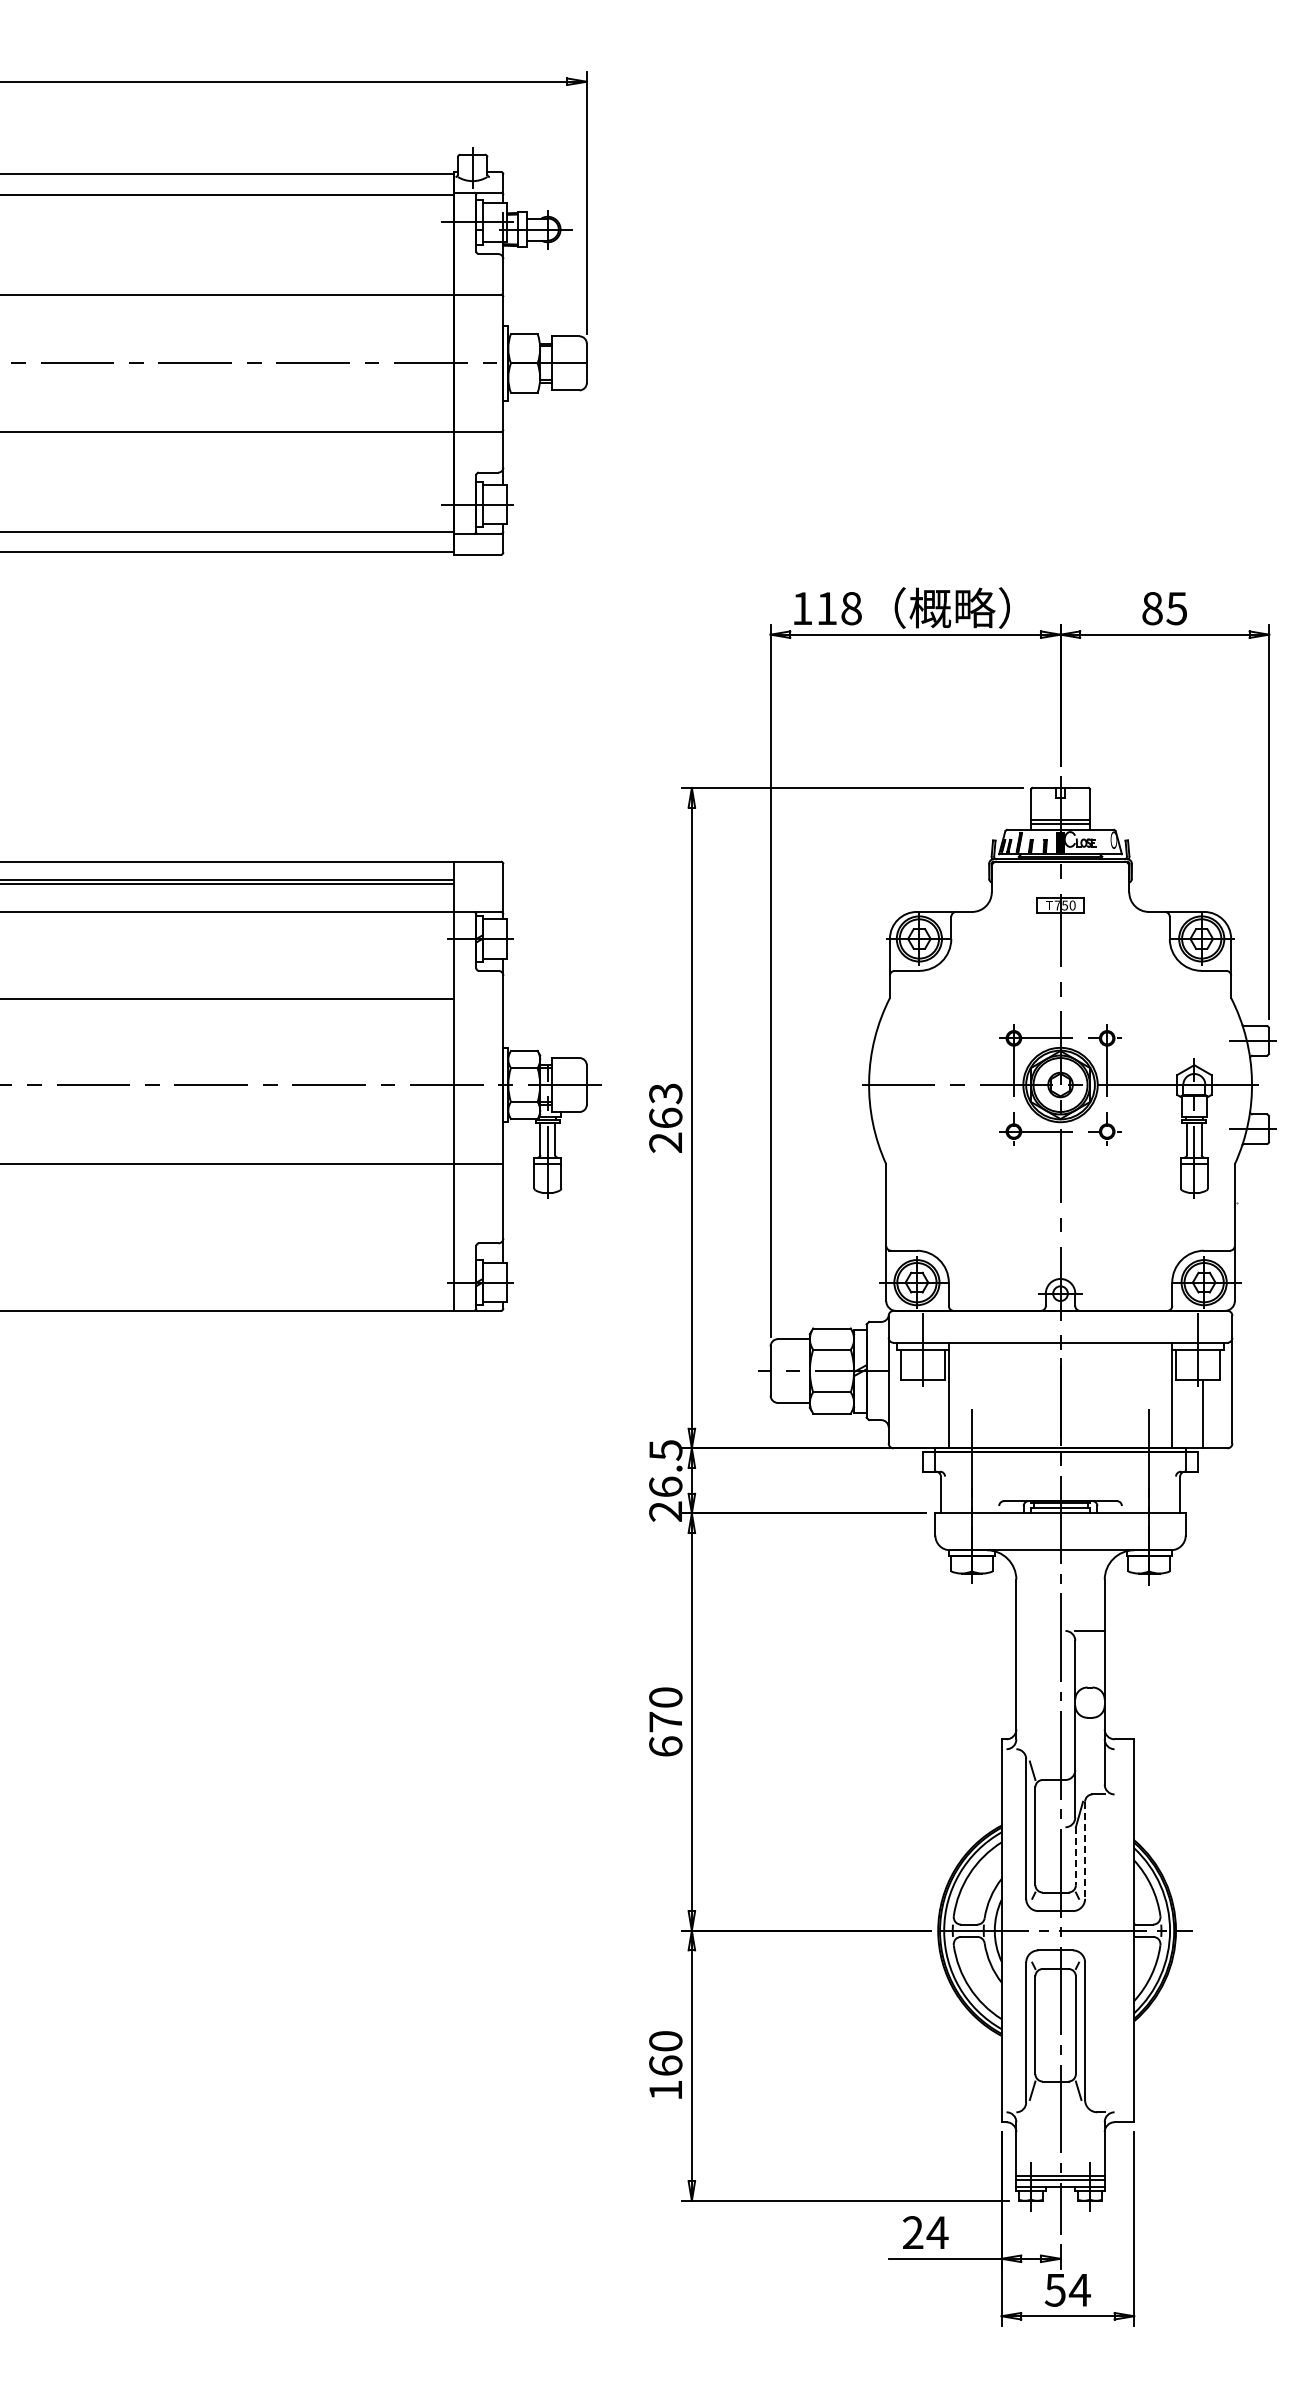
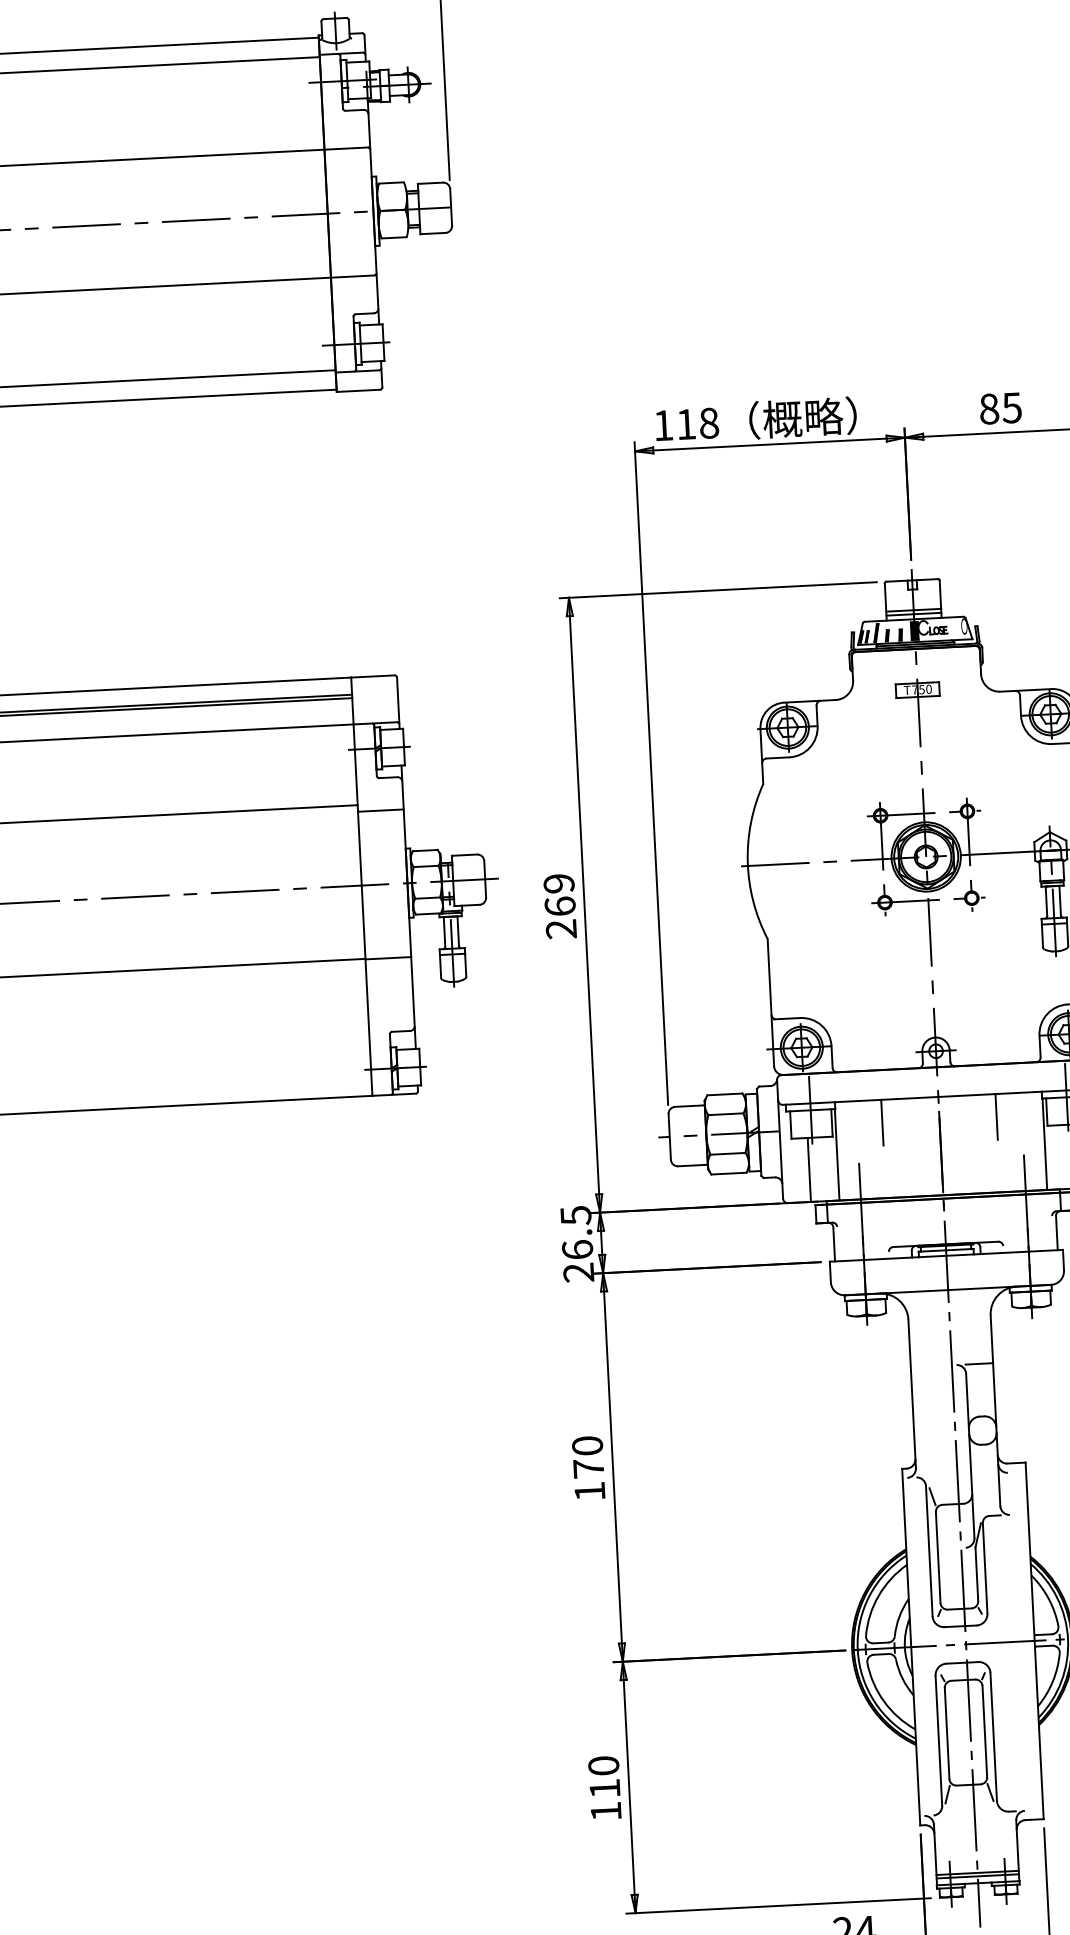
line: (478, 1005) -> (380, 810), added
text: (665, 1093) -> (558, 883), 263 -> 269
line: (999, 1366) -> (882, 1121), added
line: (1121, 1366) -> (996, 1116), added
line: (918, 1413) -> (809, 1169), added
text: (665, 1746) -> (589, 1491), 670 -> 170
line: (1085, 1850) -> (985, 1568), dashed -> solid
line: (1075, 1856) -> (976, 1574), dashed -> solid
text: (665, 2065) -> (604, 1788), 160 -> 110

